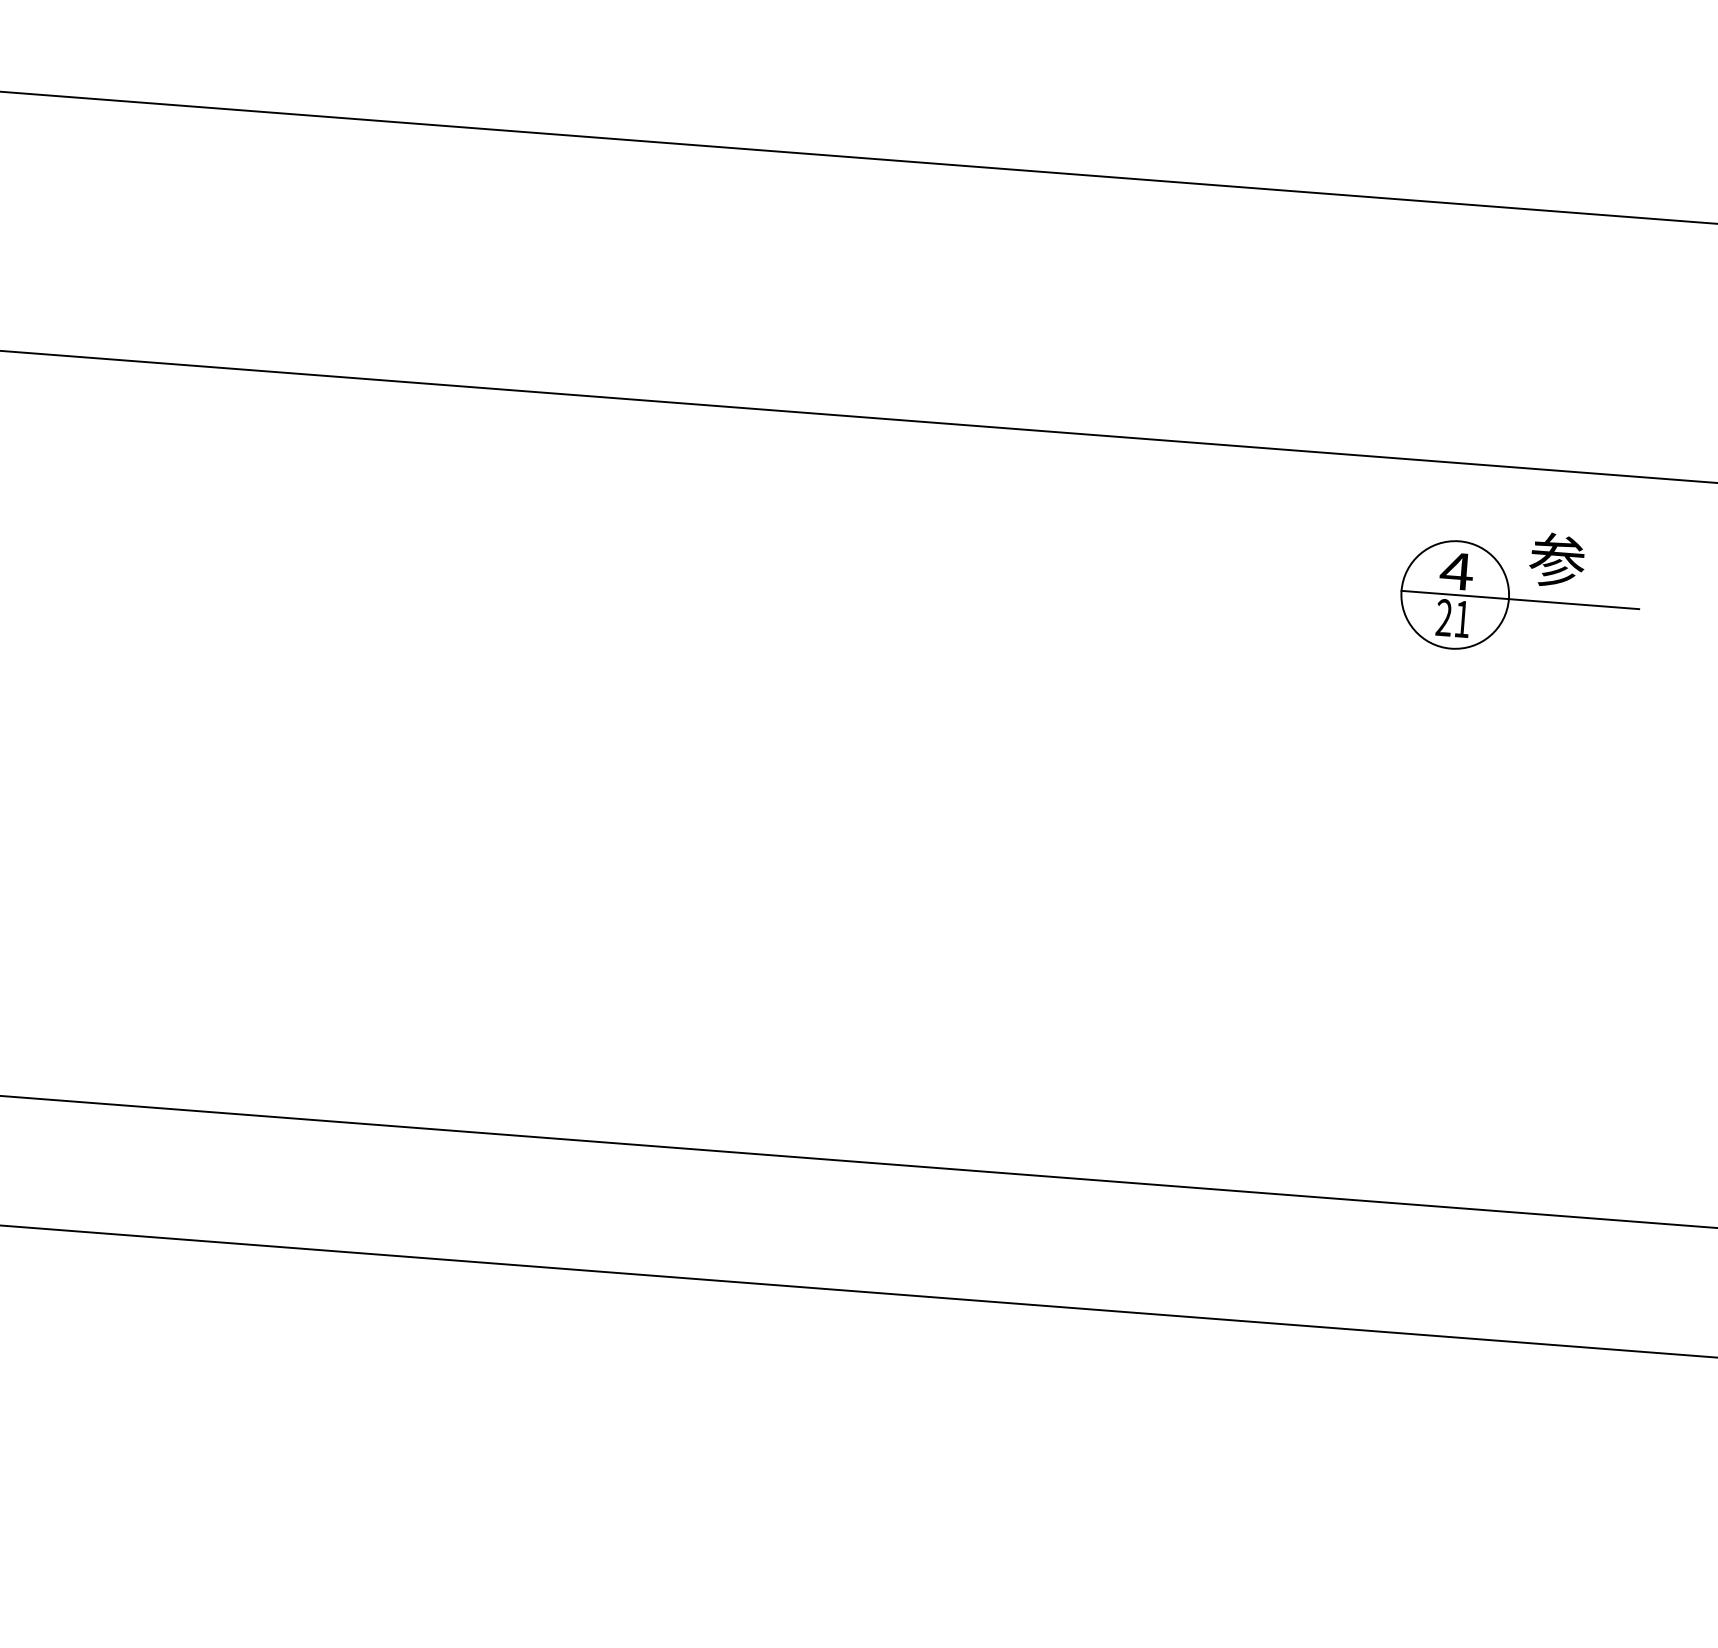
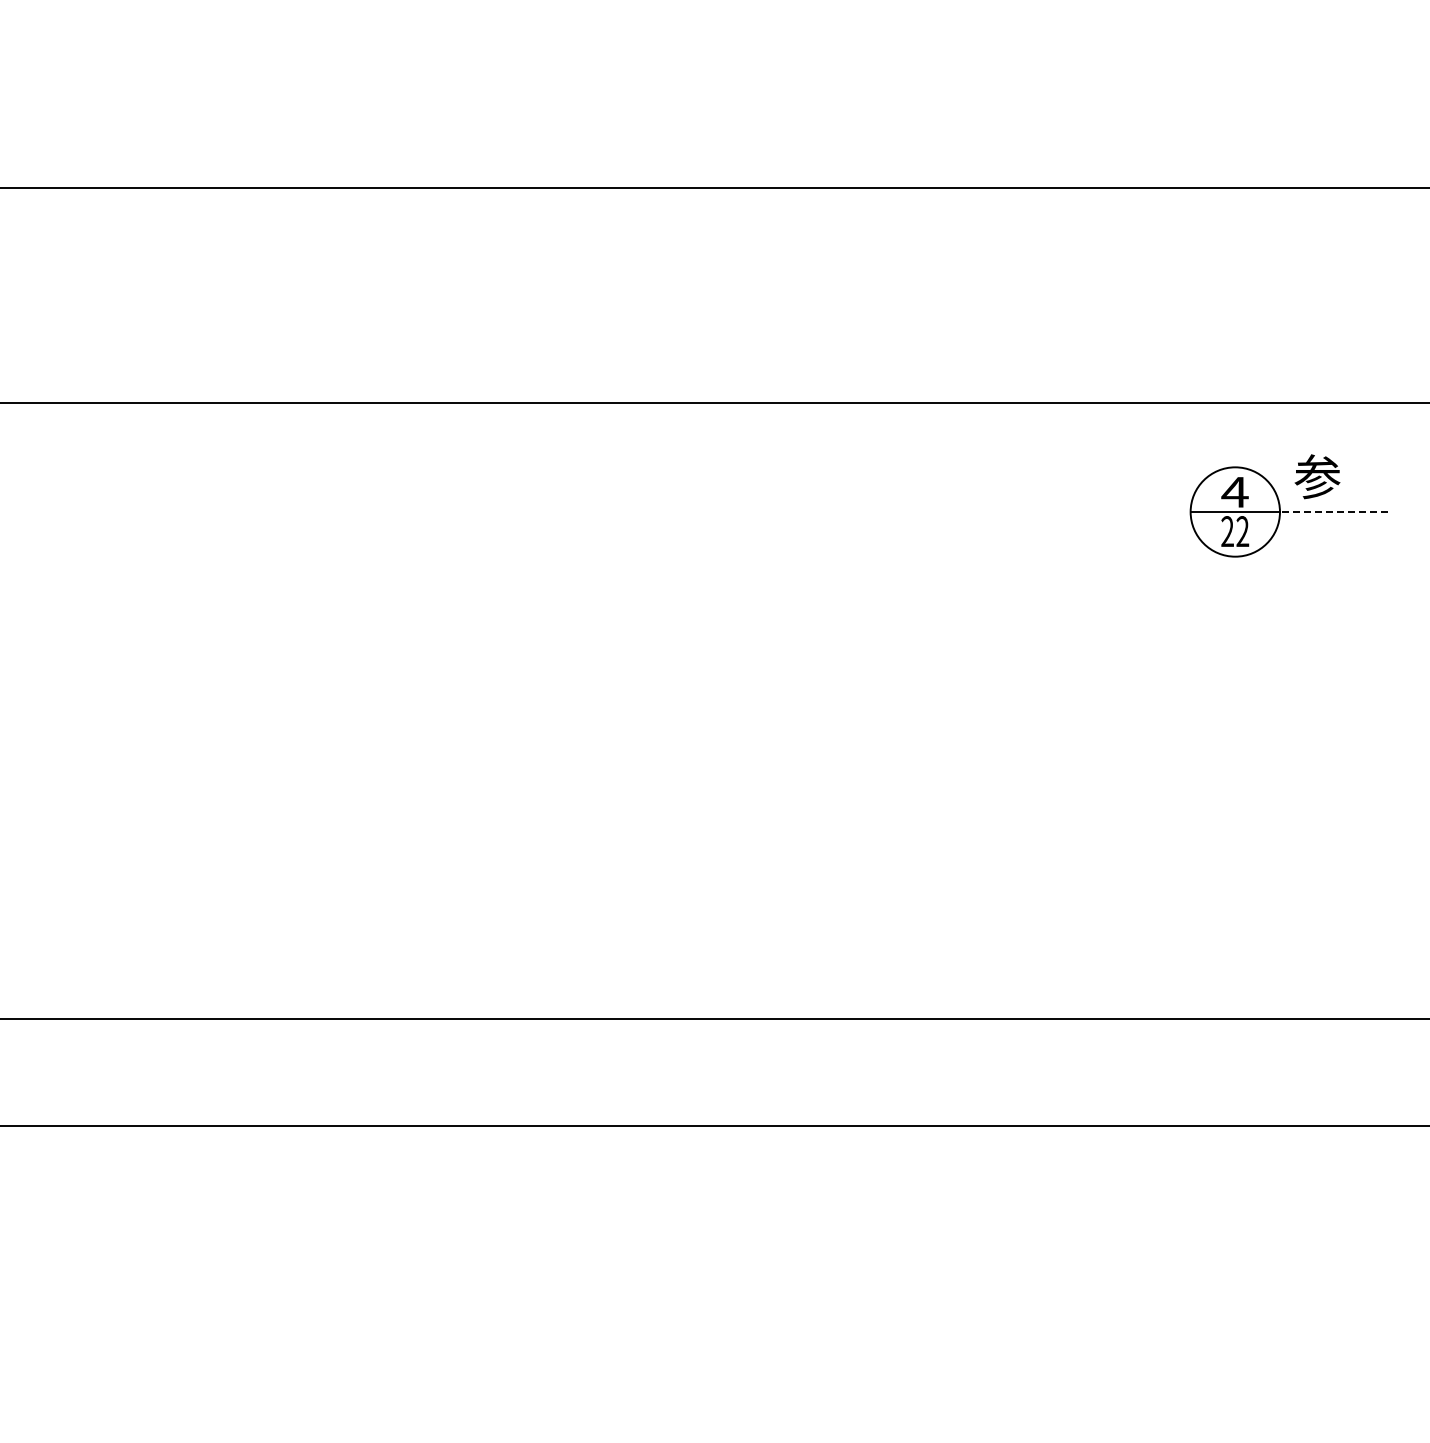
line: (1573, 604) -> (1333, 512), solid -> dashed
text: (1462, 619) -> (1242, 531), 21 -> 22

